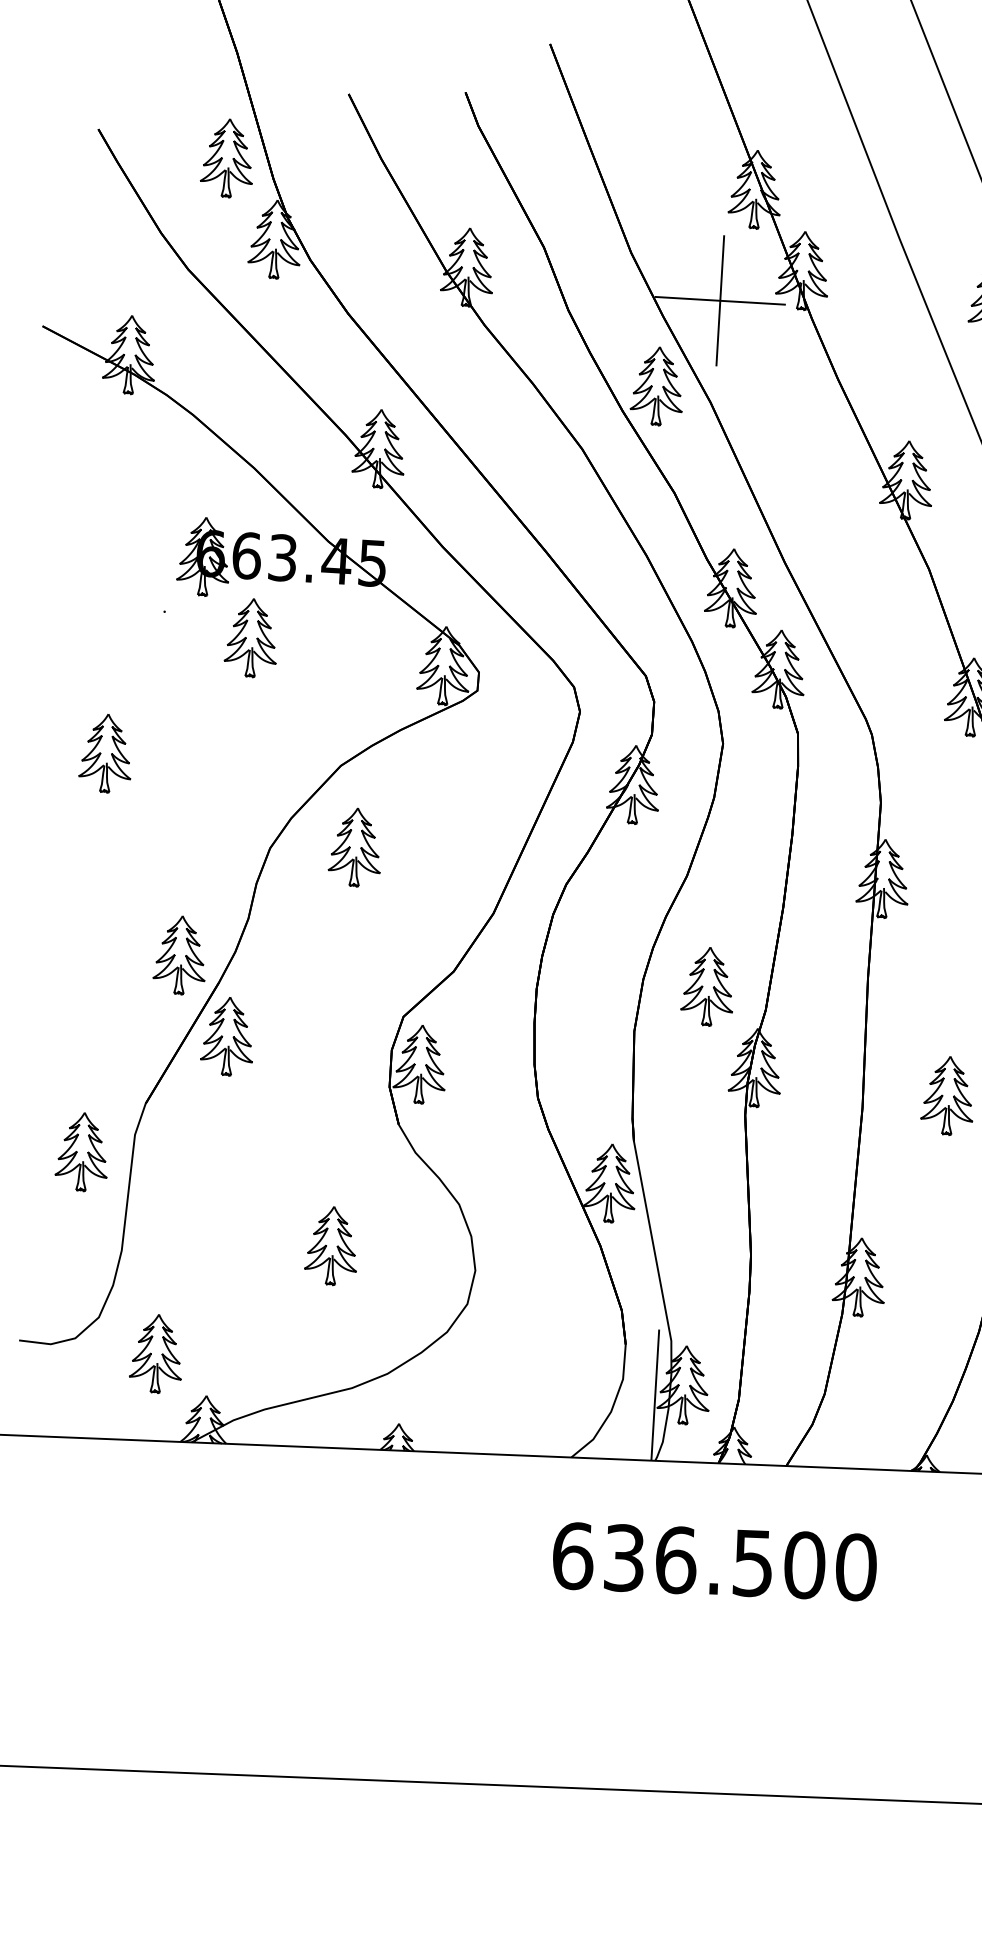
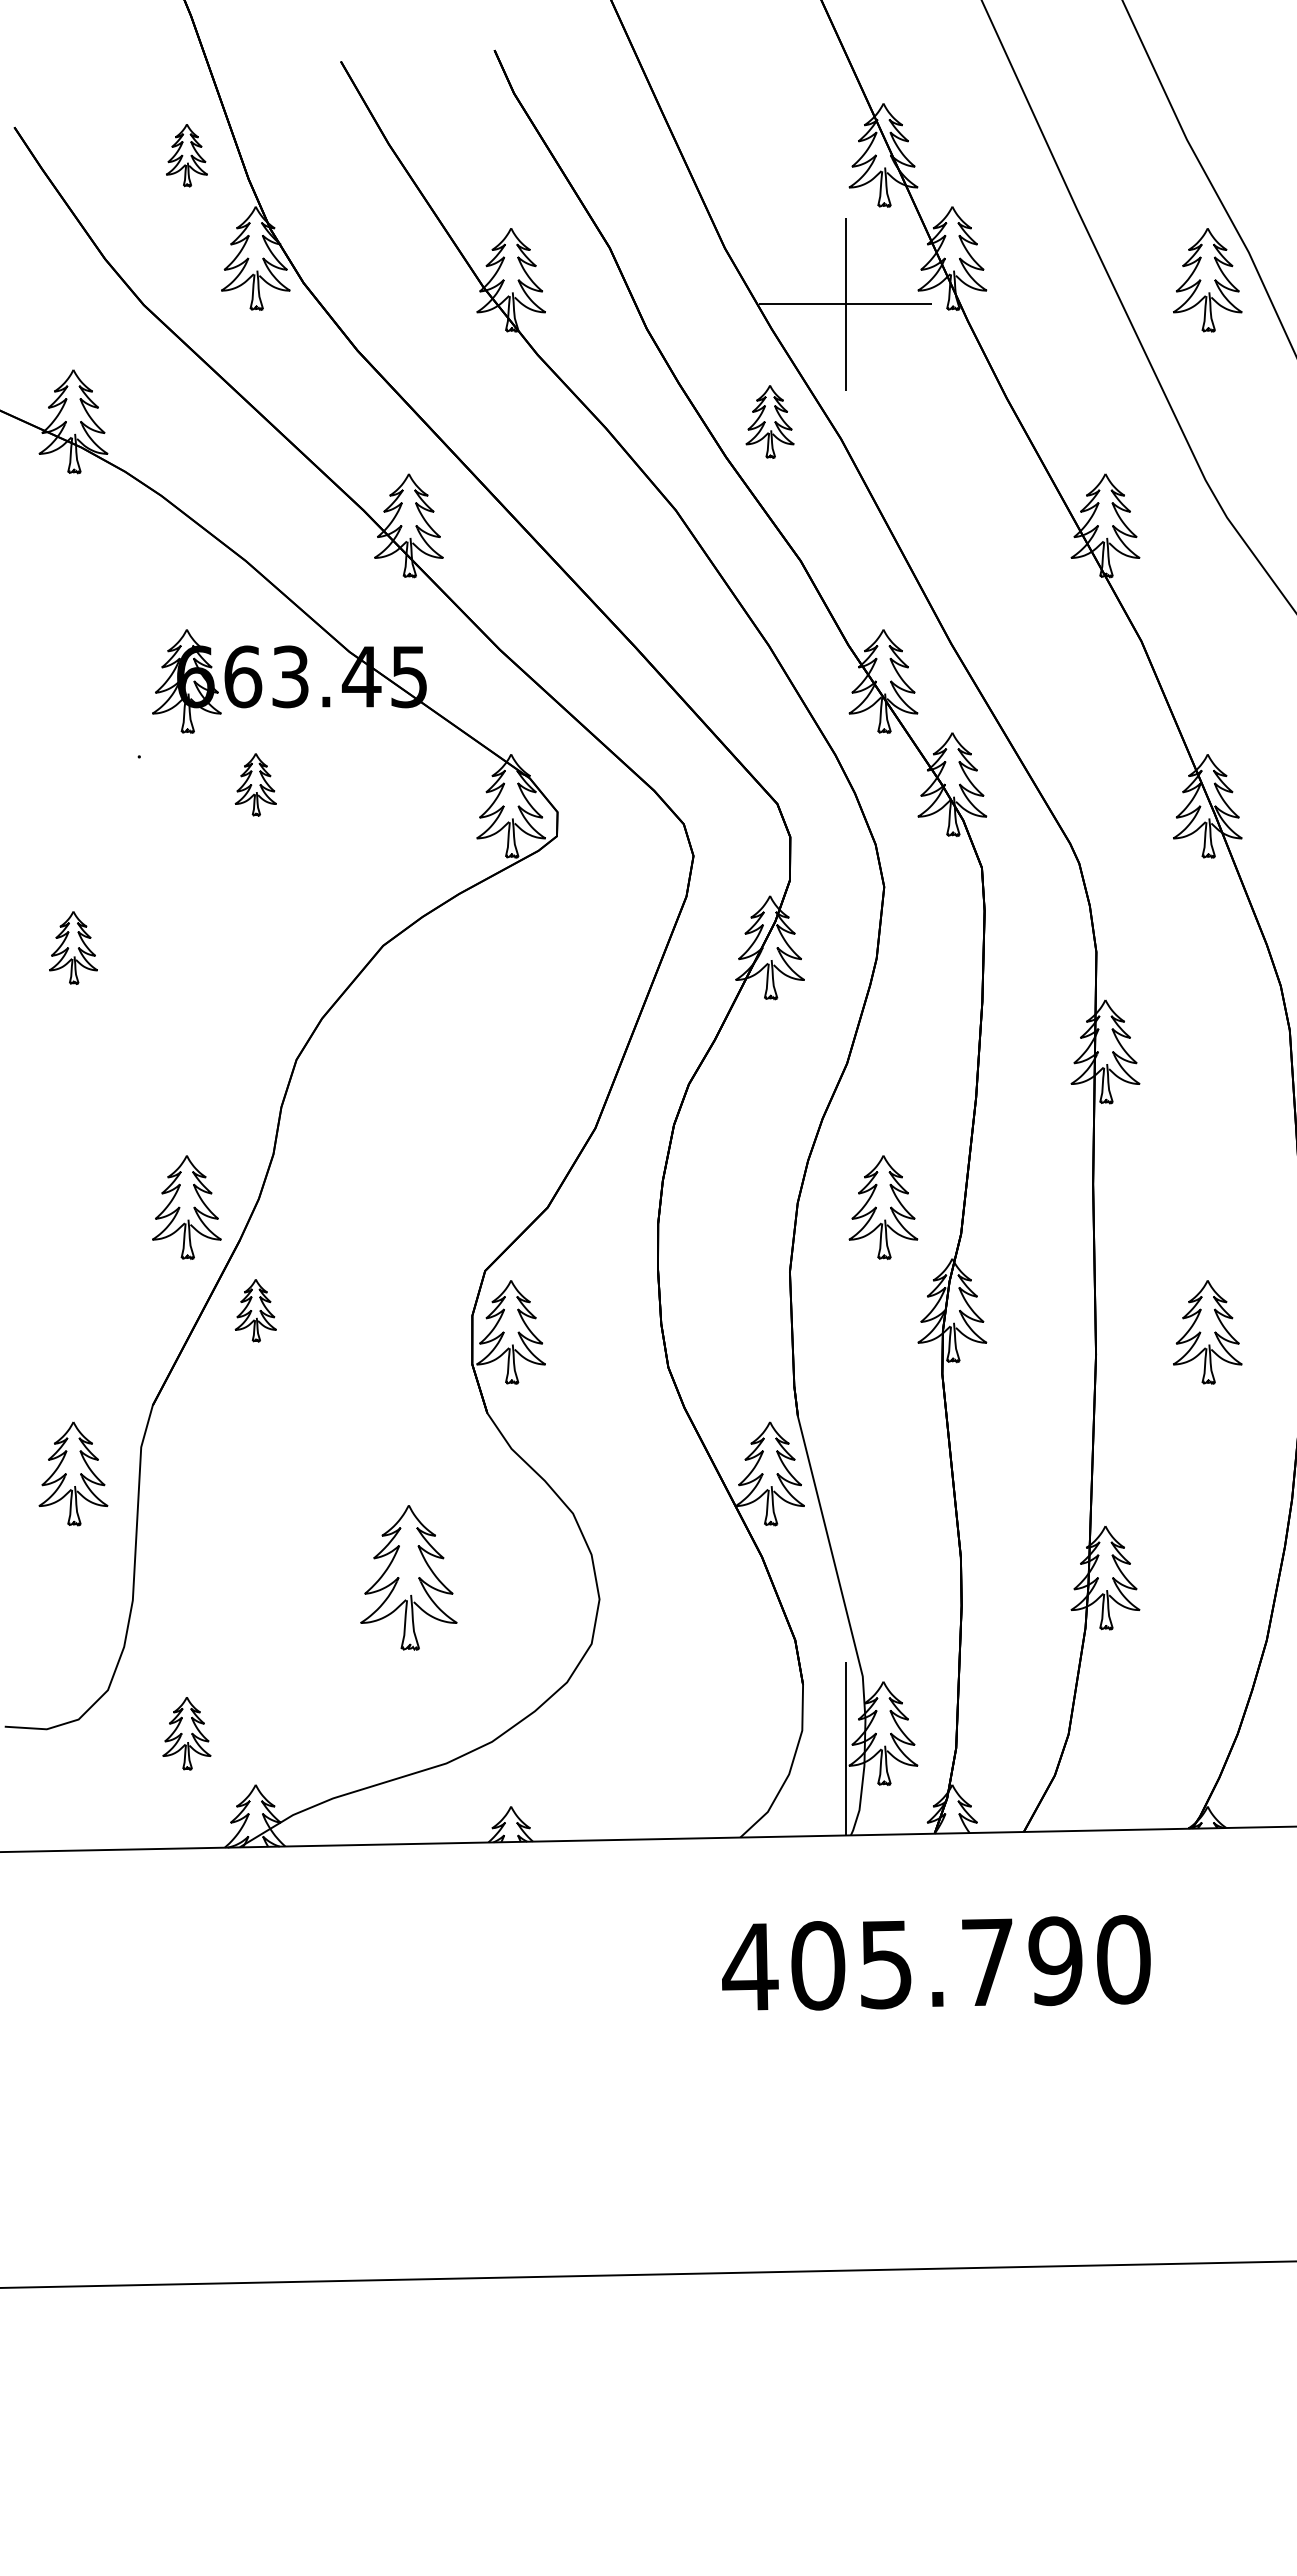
part: (227, 158) -> (186, 155), size x0.6
part: (657, 386) -> (769, 421), size x0.7
part: (251, 637) -> (255, 784), size x0.6
part: (106, 753) -> (73, 947), size x0.7
part: (355, 847) -> (408, 1051), removed
part: (227, 1036) -> (255, 1310), size x0.6
part: (331, 1245) -> (408, 1577), size x1.4
part: (156, 1353) -> (186, 1733), size x0.7
text: (688, 1560) -> (902, 1963), 636.500 -> 405.790

